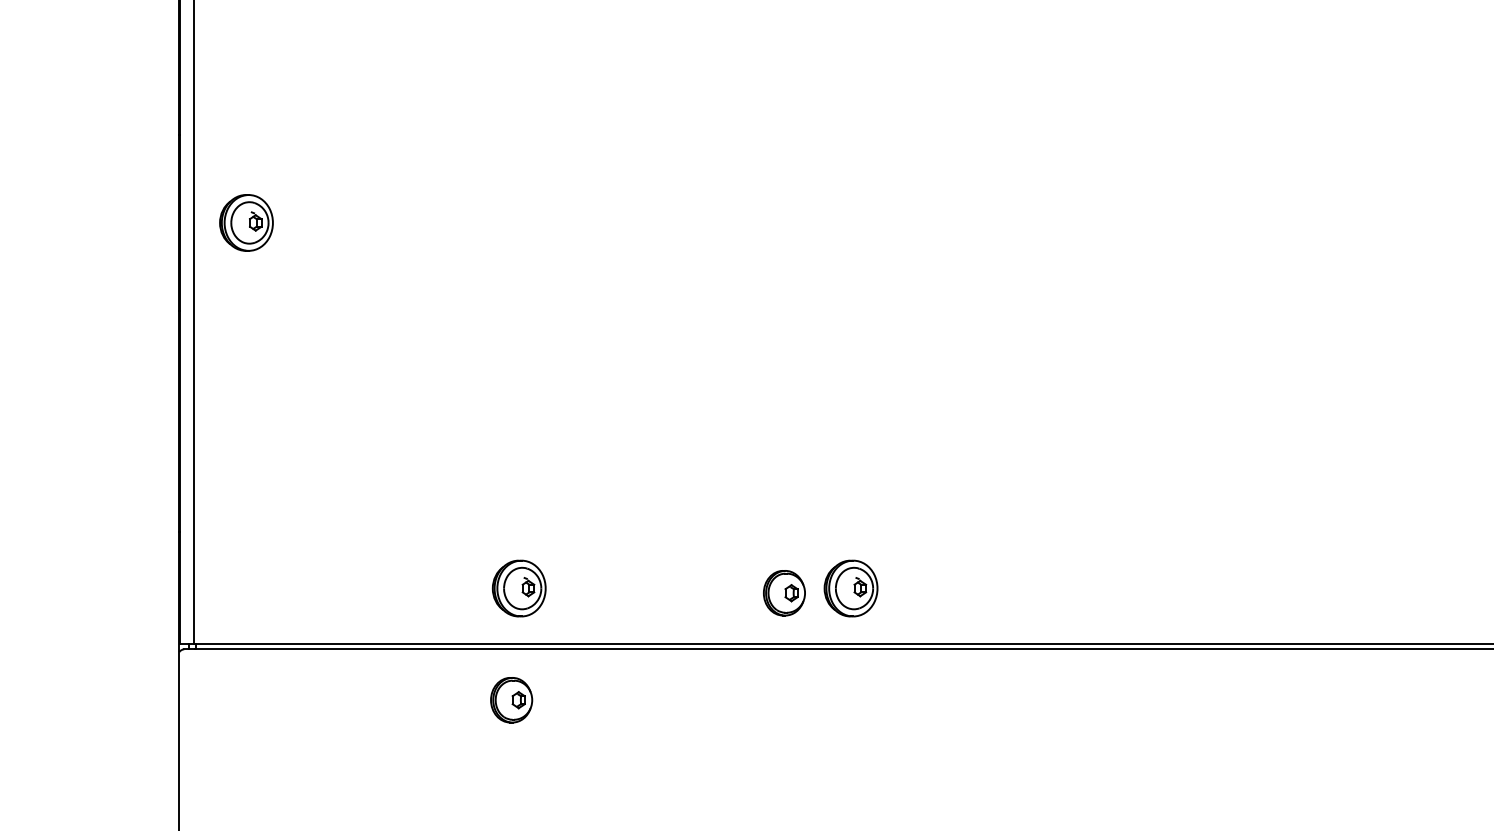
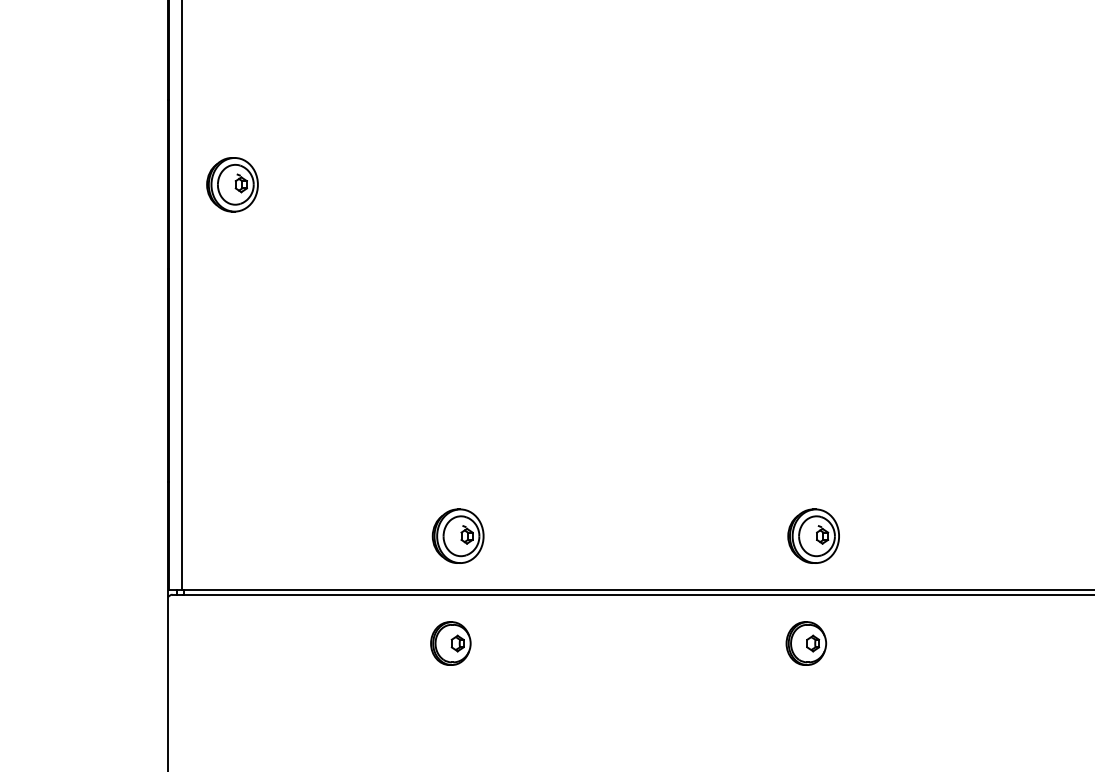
part: (518, 588) -> (457, 536), moved
part: (784, 593) -> (806, 643), moved
part: (511, 700) -> (450, 643), moved

